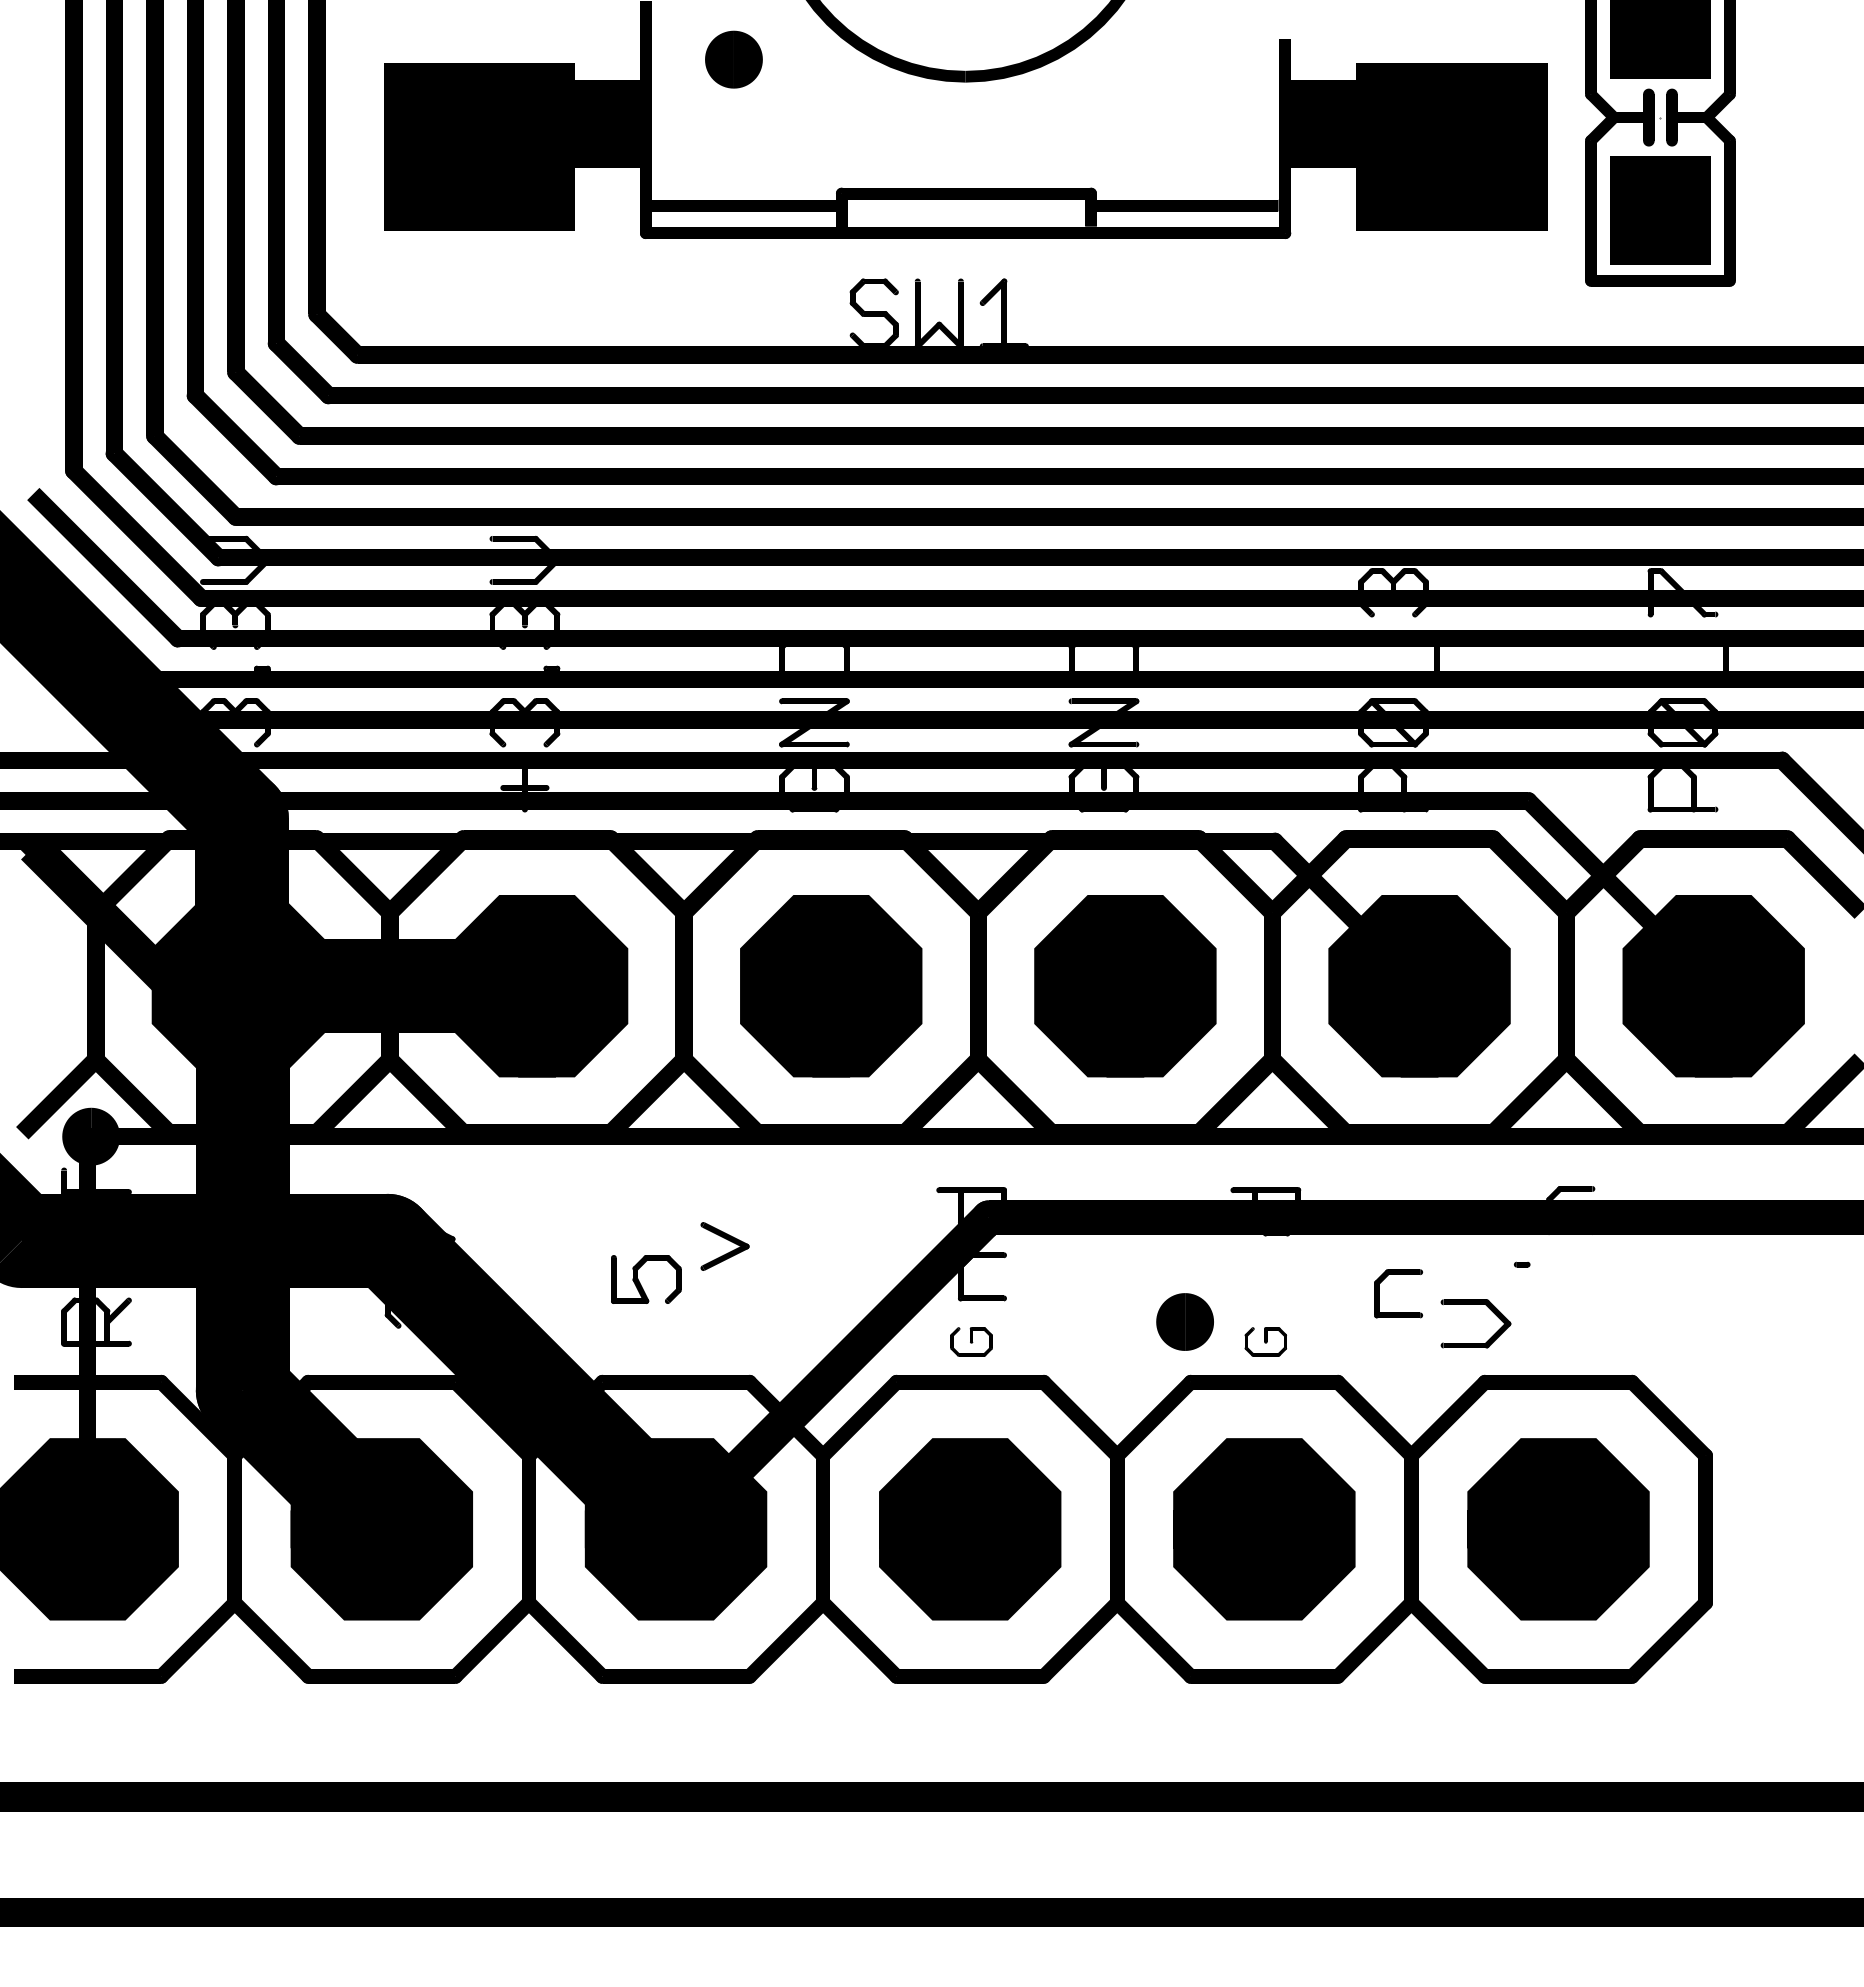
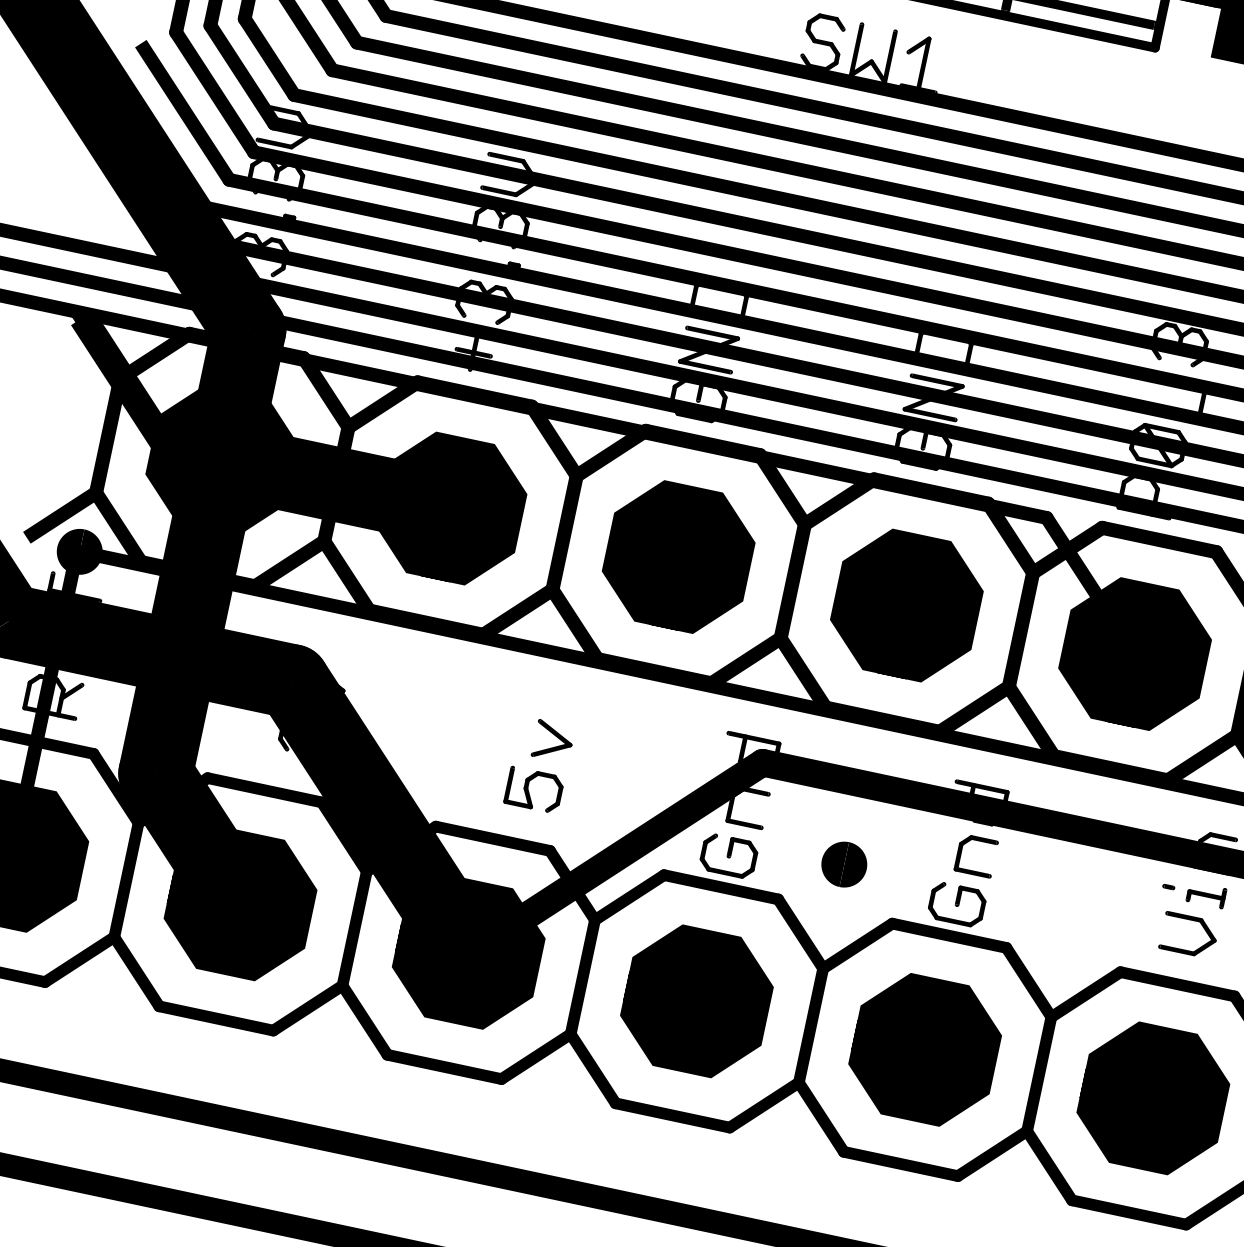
part: (1570, 1264) -> (1206, 894), added
part: (1398, 1274) -> (979, 840), moved
part: (640, 1282) -> (529, 791), moved
part: (1475, 1304) -> (1191, 920), moved
part: (1184, 1321) -> (843, 864), moved
part: (971, 1341) -> (728, 855), size x1.67
part: (1265, 1341) -> (956, 904), size x1.67

